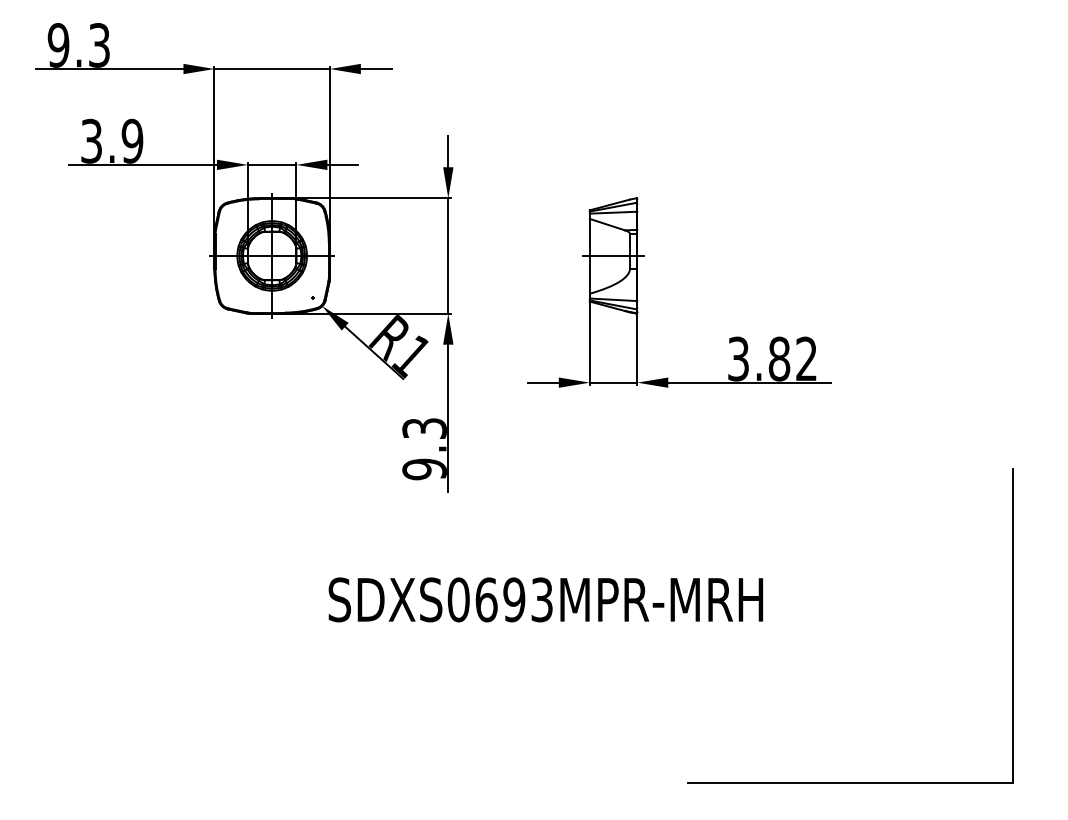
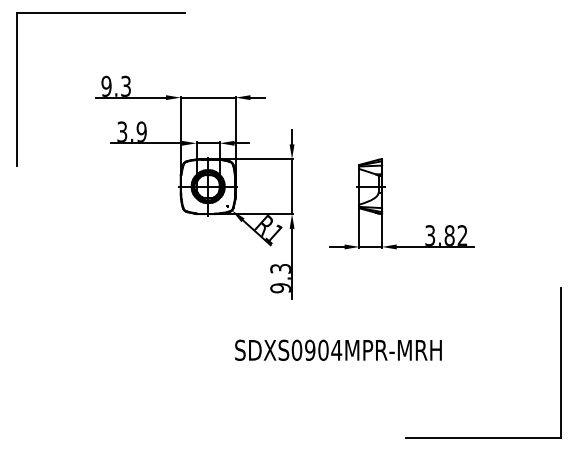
text: (514, 598) -> (323, 349), SDXS0693MPR-MRH -> SDXS0904MPR-MRH

